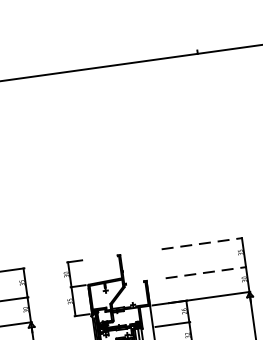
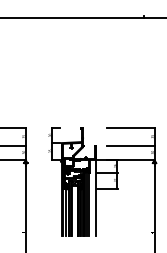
line: (202, 243) -> (131, 128), dashed -> solid
line: (206, 272) -> (131, 145), dashed -> solid

